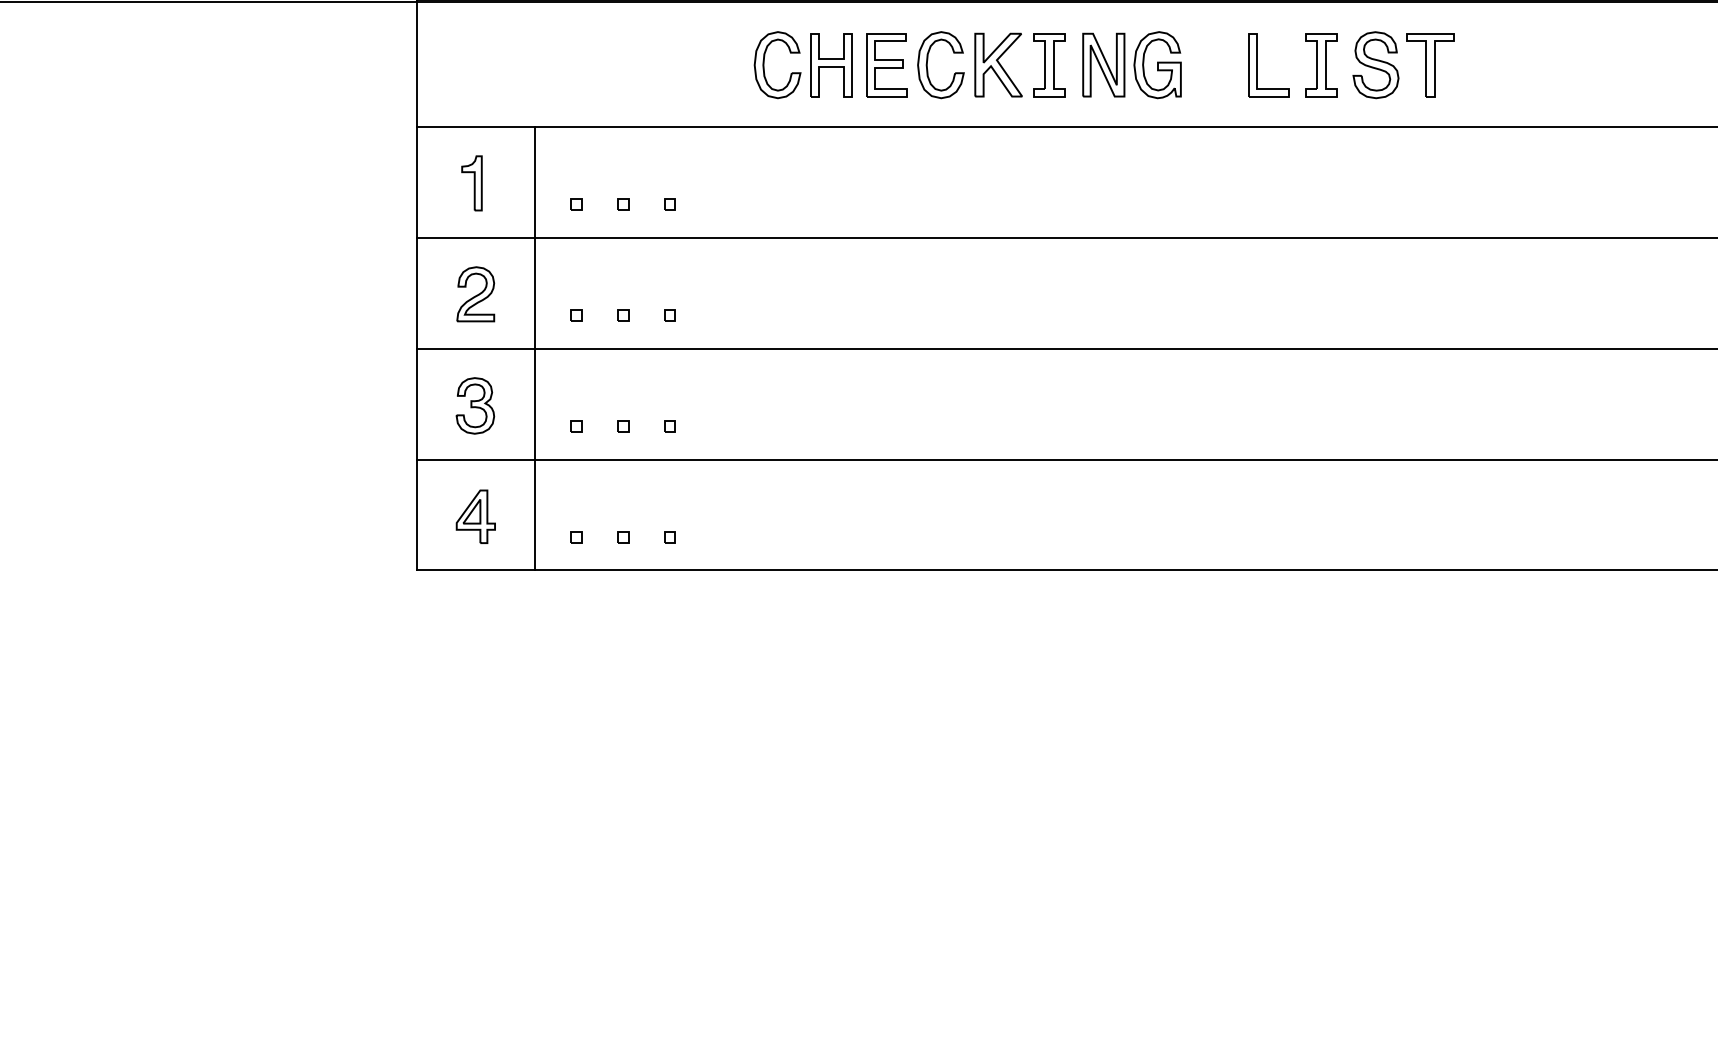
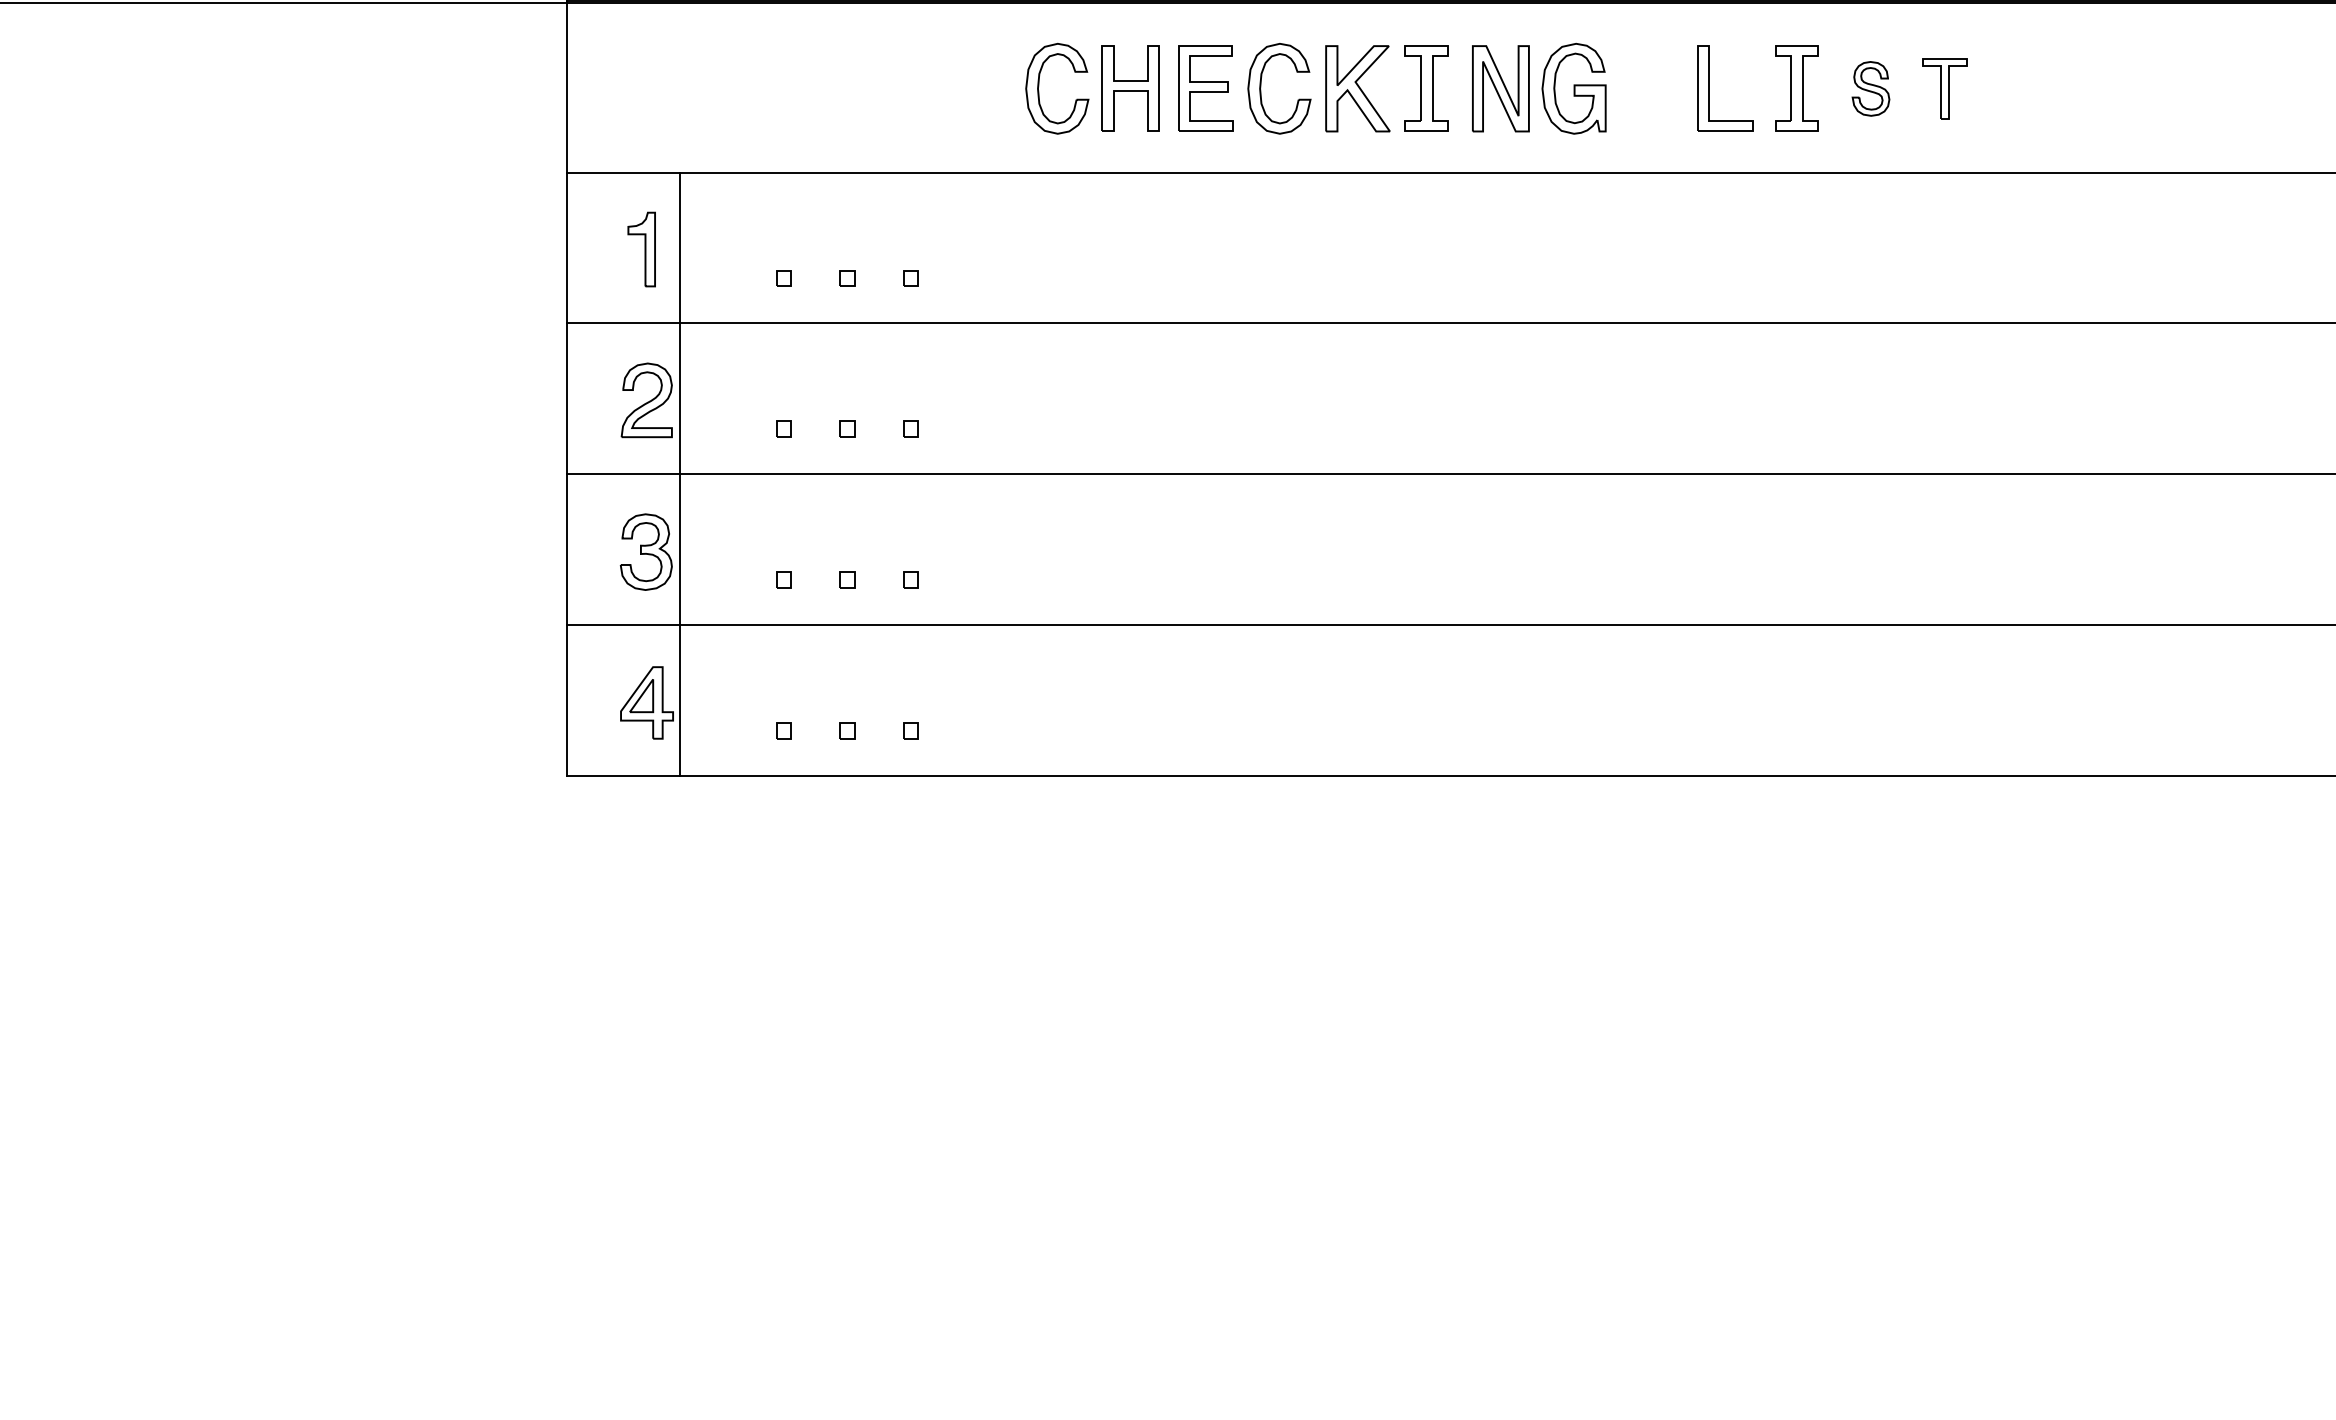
part: (1375, 64) -> (1870, 88), size x0.6
part: (1430, 64) -> (1945, 88), size x0.7
line: (535, 348) -> (680, 473), moved

